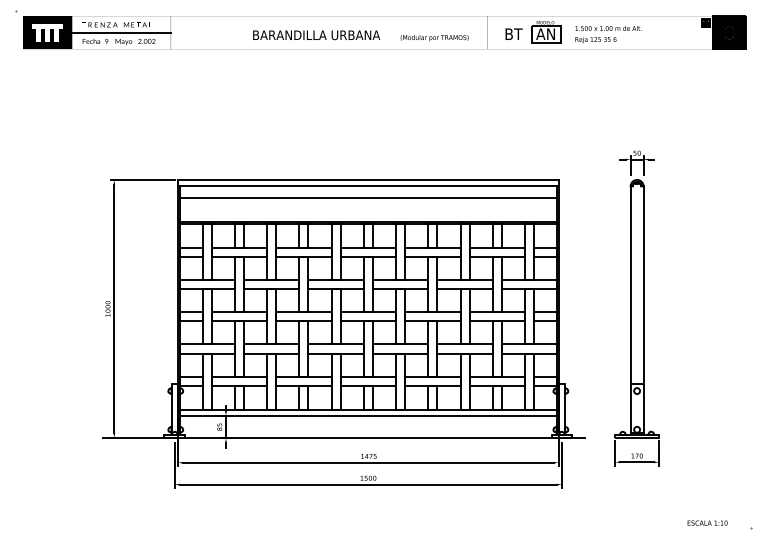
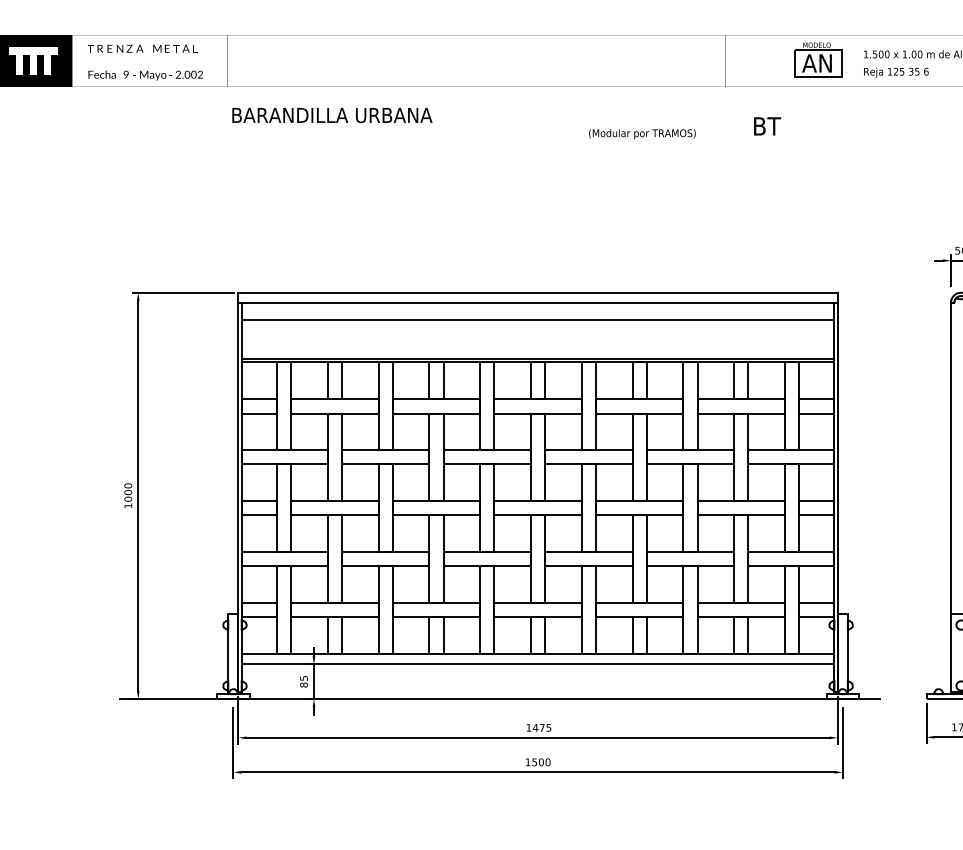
line: (121, 32) -> (149, 60), removed
text: (513, 33) -> (766, 125), moved
text: (316, 35) -> (332, 115), moved
text: (434, 38) -> (642, 134), moved

